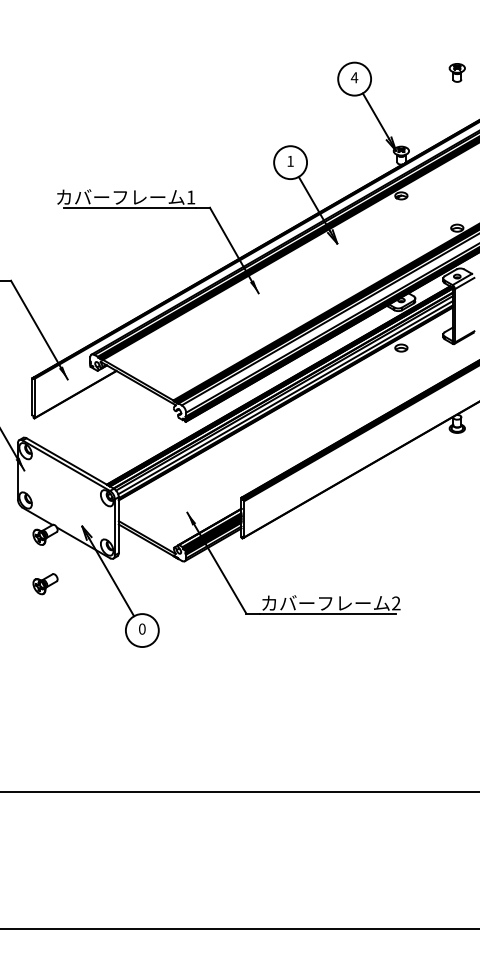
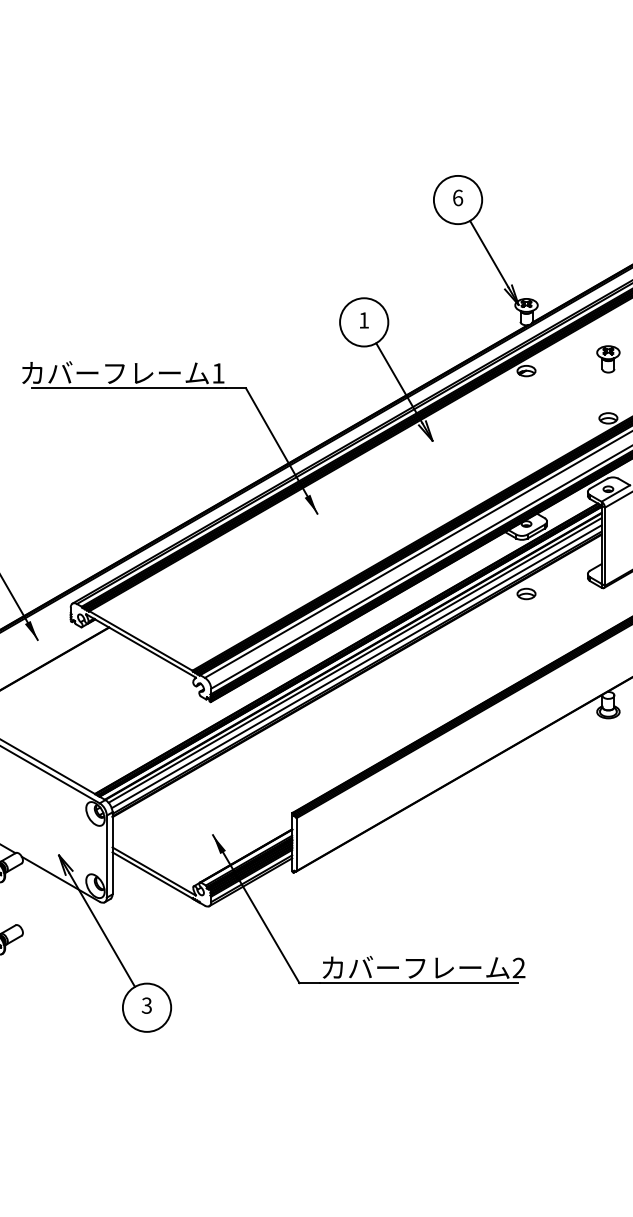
part: (456, 72) -> (607, 358), moved
text: (354, 77) -> (457, 197), 4 -> 6
text: (141, 628) -> (145, 1004), 0 -> 3

